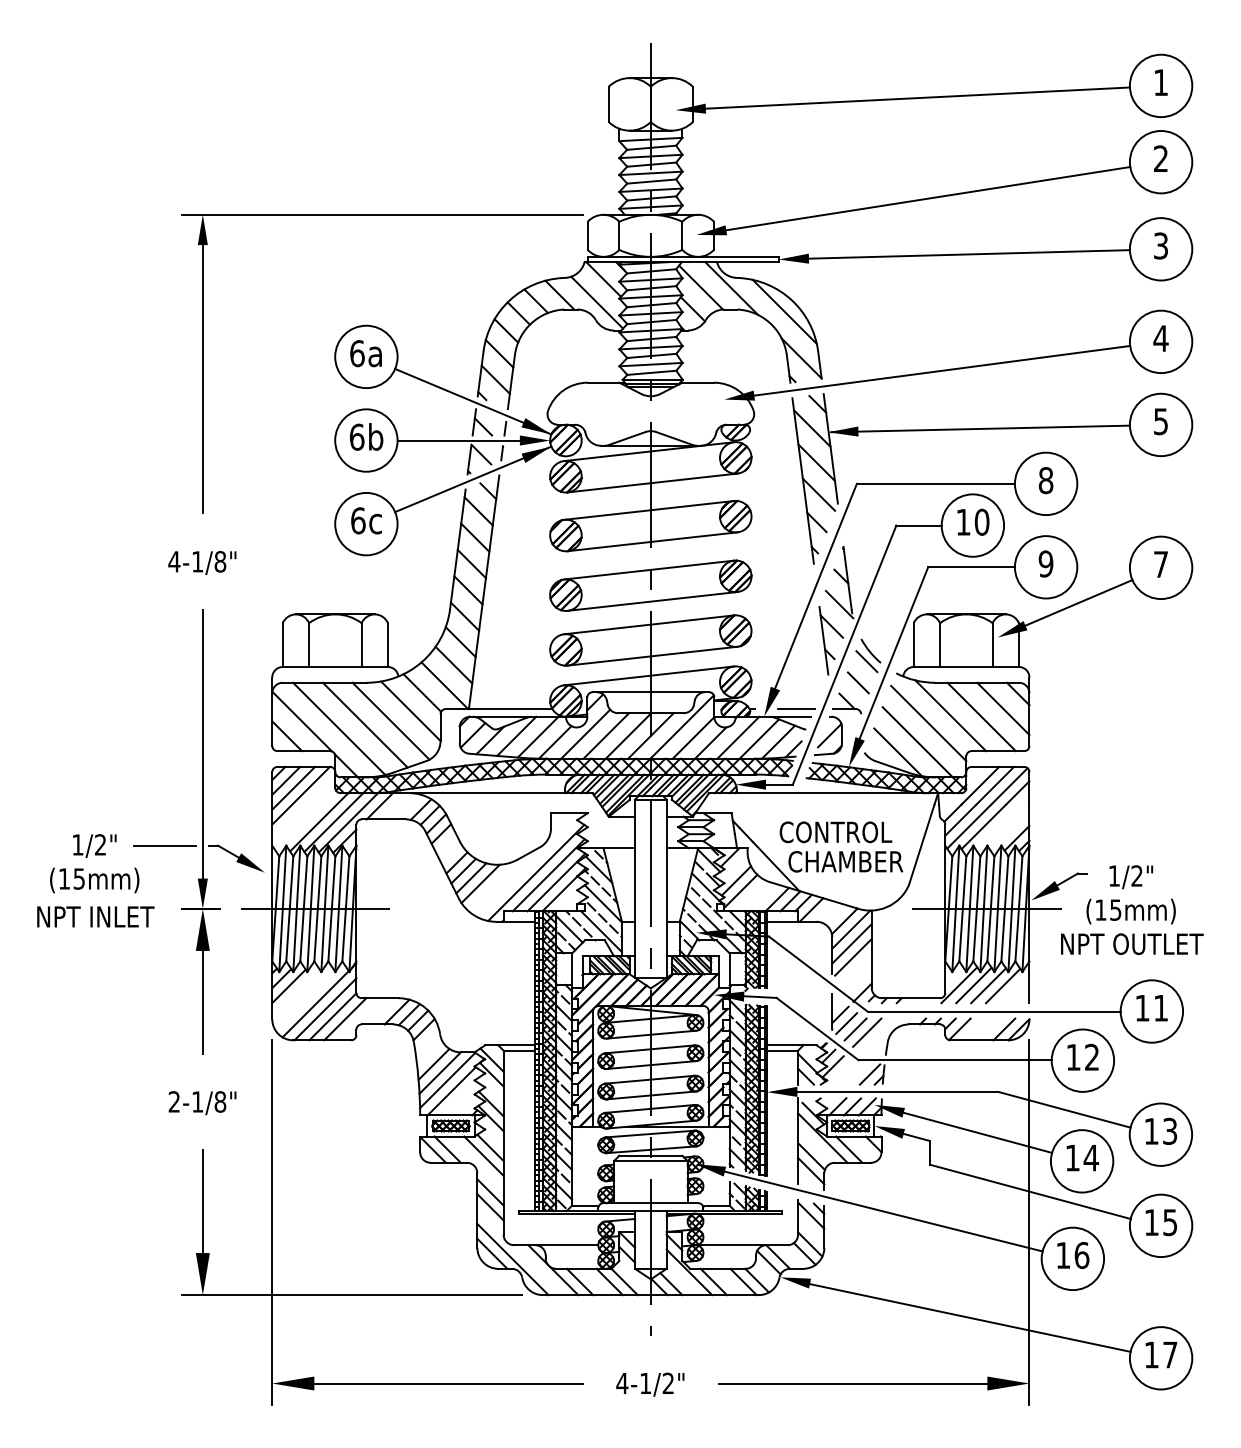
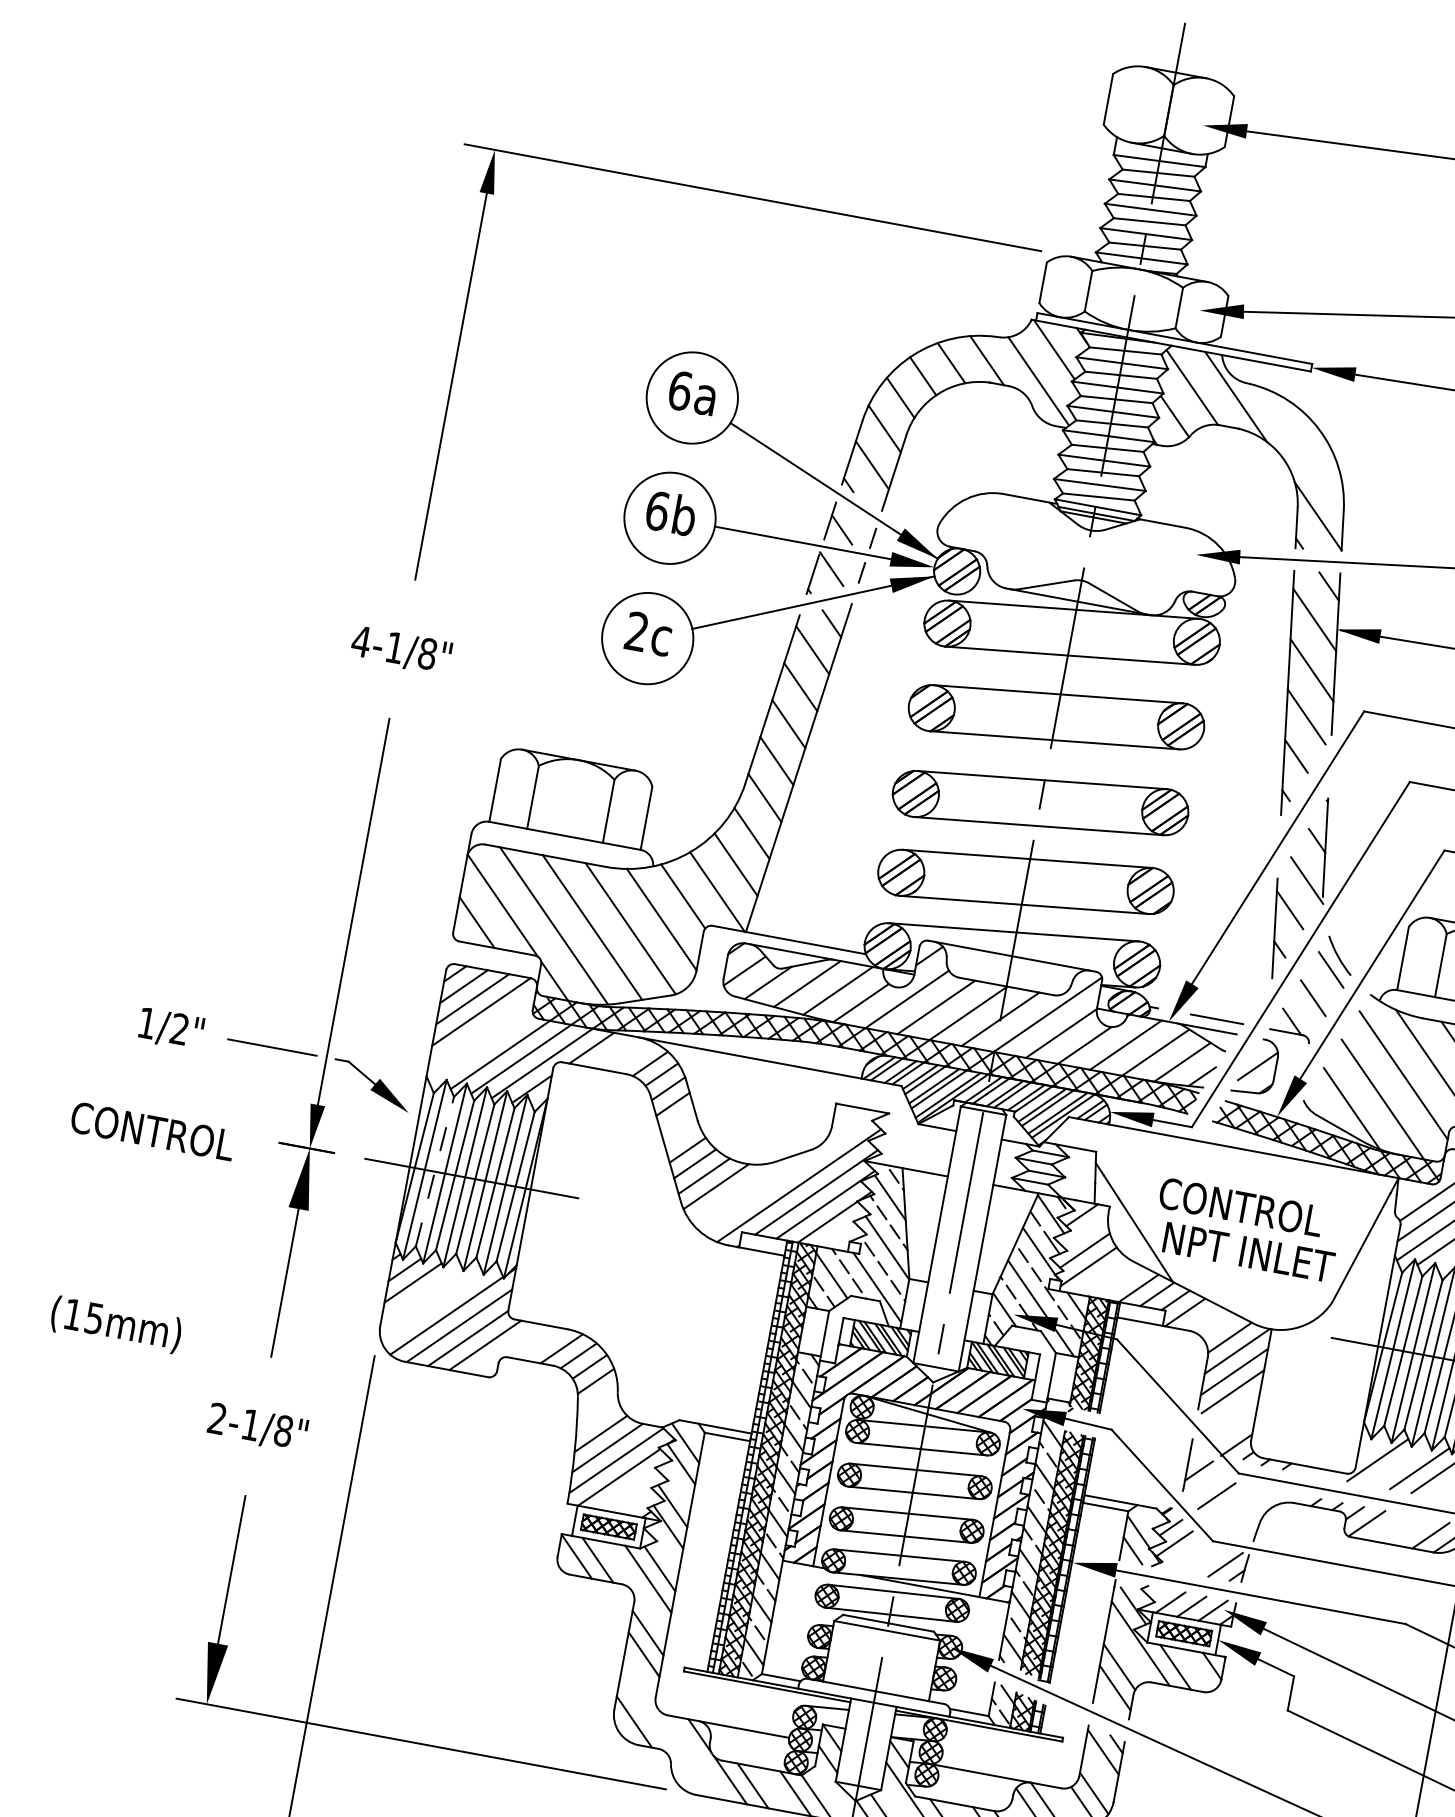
line: (784, 311) -> (1306, 444), removed
text: (358, 520) -> (637, 631), 6c -> 2c
text: (846, 861) -> (1248, 1252), CHAMBER -> NPT INLET
text: (94, 880) -> (115, 1324), moved
line: (289, 908) -> (434, 1171), solid -> dashed
text: (95, 916) -> (153, 1130), NPT INLET -> CONTROL
line: (973, 985) -> (1398, 1464), removed
line: (846, 1023) -> (1205, 1485), removed
line: (867, 1032) -> (1233, 1503), removed
line: (512, 1259) -> (661, 1735), removed

